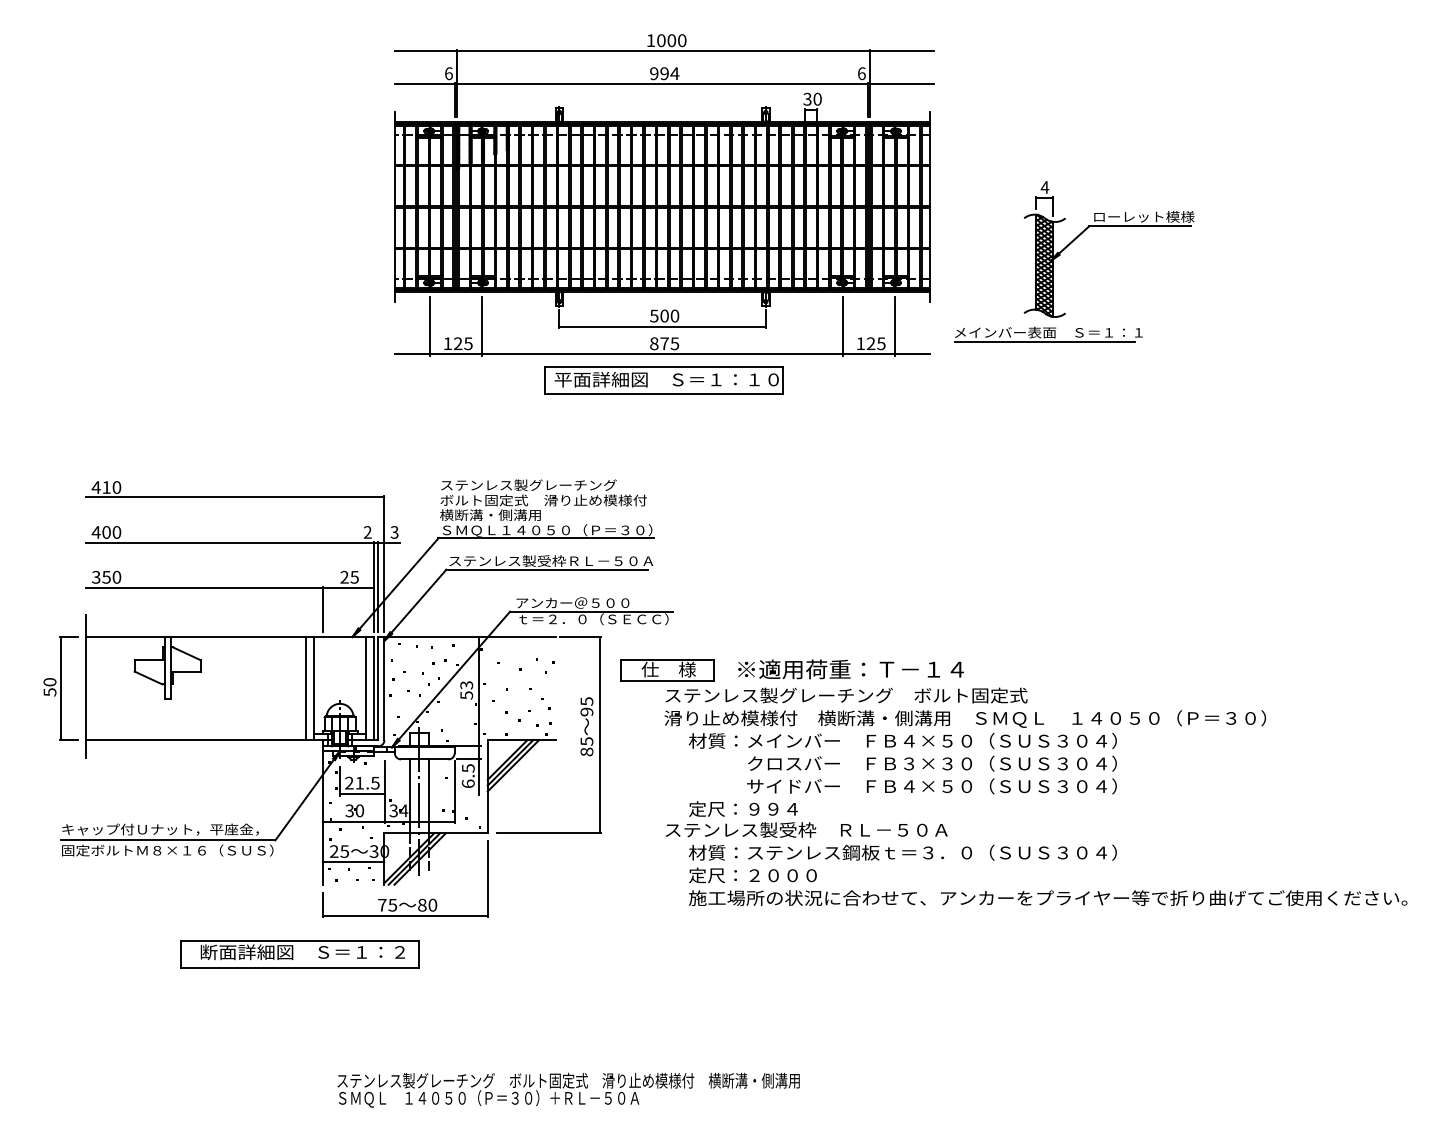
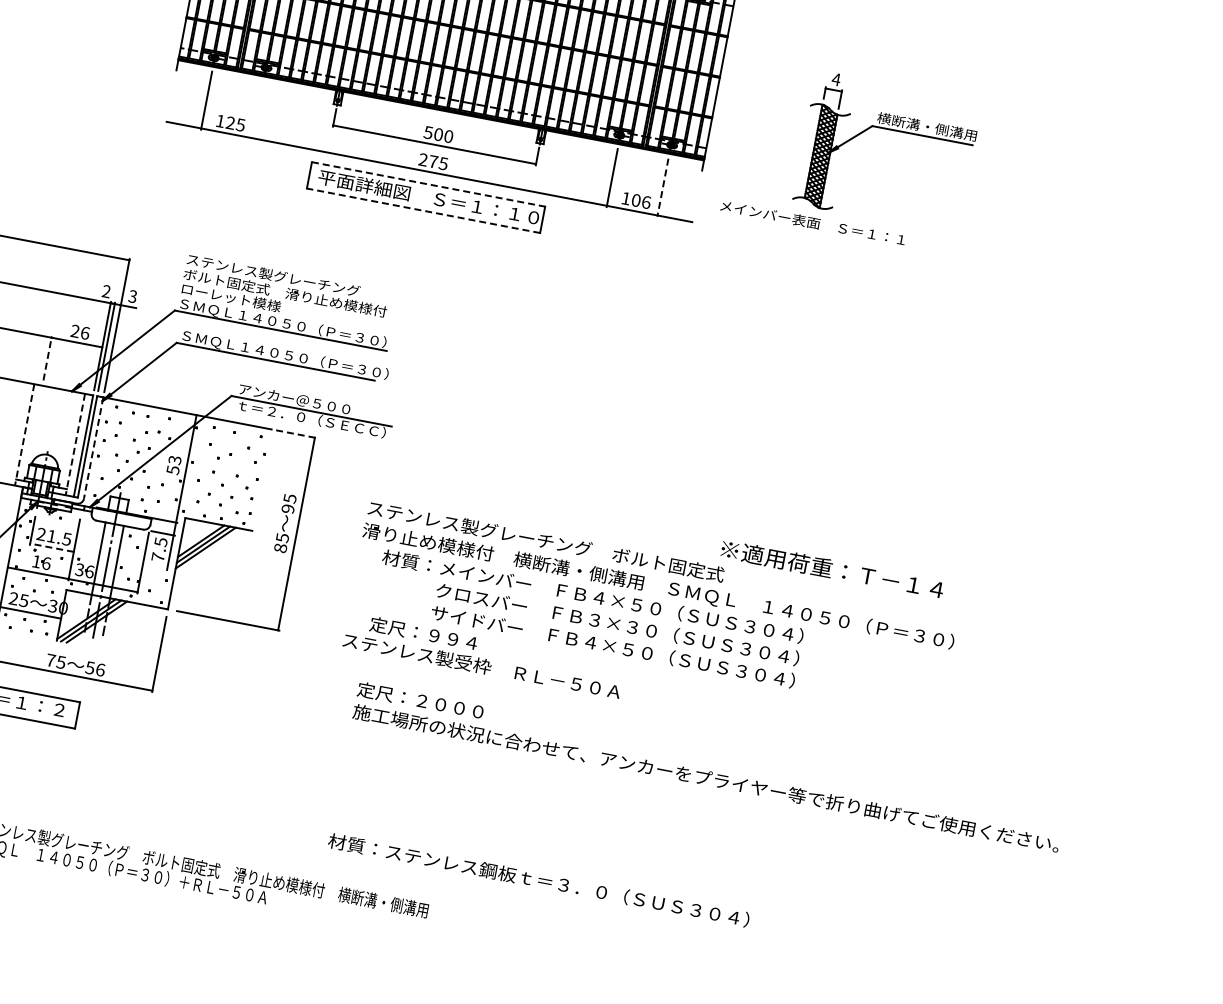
text: (1143, 216) -> (927, 126), ローレット模様 -> 横断溝・側溝用
line: (481, 325) -> (256, 109), removed
line: (894, 326) -> (662, 187), solid -> dashed
line: (1044, 342) -> (806, 231), removed
text: (654, 343) -> (423, 159), 875 -> 275
text: (875, 343) -> (640, 201), 125 -> 106
line: (664, 366) -> (429, 184), solid -> dashed
line: (664, 393) -> (423, 210), solid -> dashed
text: (490, 514) -> (230, 296), 横断溝・側溝用 -> ローレット模様
text: (554, 561) -> (284, 355), ステンレス製受枠ＲＬ－５０Ａ -> ＳＭＱＬ１４０５０（Ｐ＝３０）
text: (354, 576) -> (85, 332), 25 -> 26
line: (322, 608) -> (47, 357), solid -> dashed
line: (581, 636) -> (296, 433), solid -> dashed
text: (850, 669) -> (831, 569), moved
part: (667, 670) -> (375, 483), removed
line: (306, 688) -> (17, 433), removed
line: (314, 688) -> (24, 434), solid -> dashed
line: (365, 688) -> (75, 444), solid -> dashed
line: (384, 688) -> (93, 447), solid -> dashed
text: (467, 783) -> (157, 556), 6.5 -> 7.5
line: (361, 794) -> (51, 547), solid -> dashed
text: (354, 810) -> (41, 562), 30 -> 16
text: (403, 810) -> (89, 571), 34 -> 36
text: (902, 852) -> (538, 879), moved
text: (427, 904) -> (95, 668), 80 -> 56

